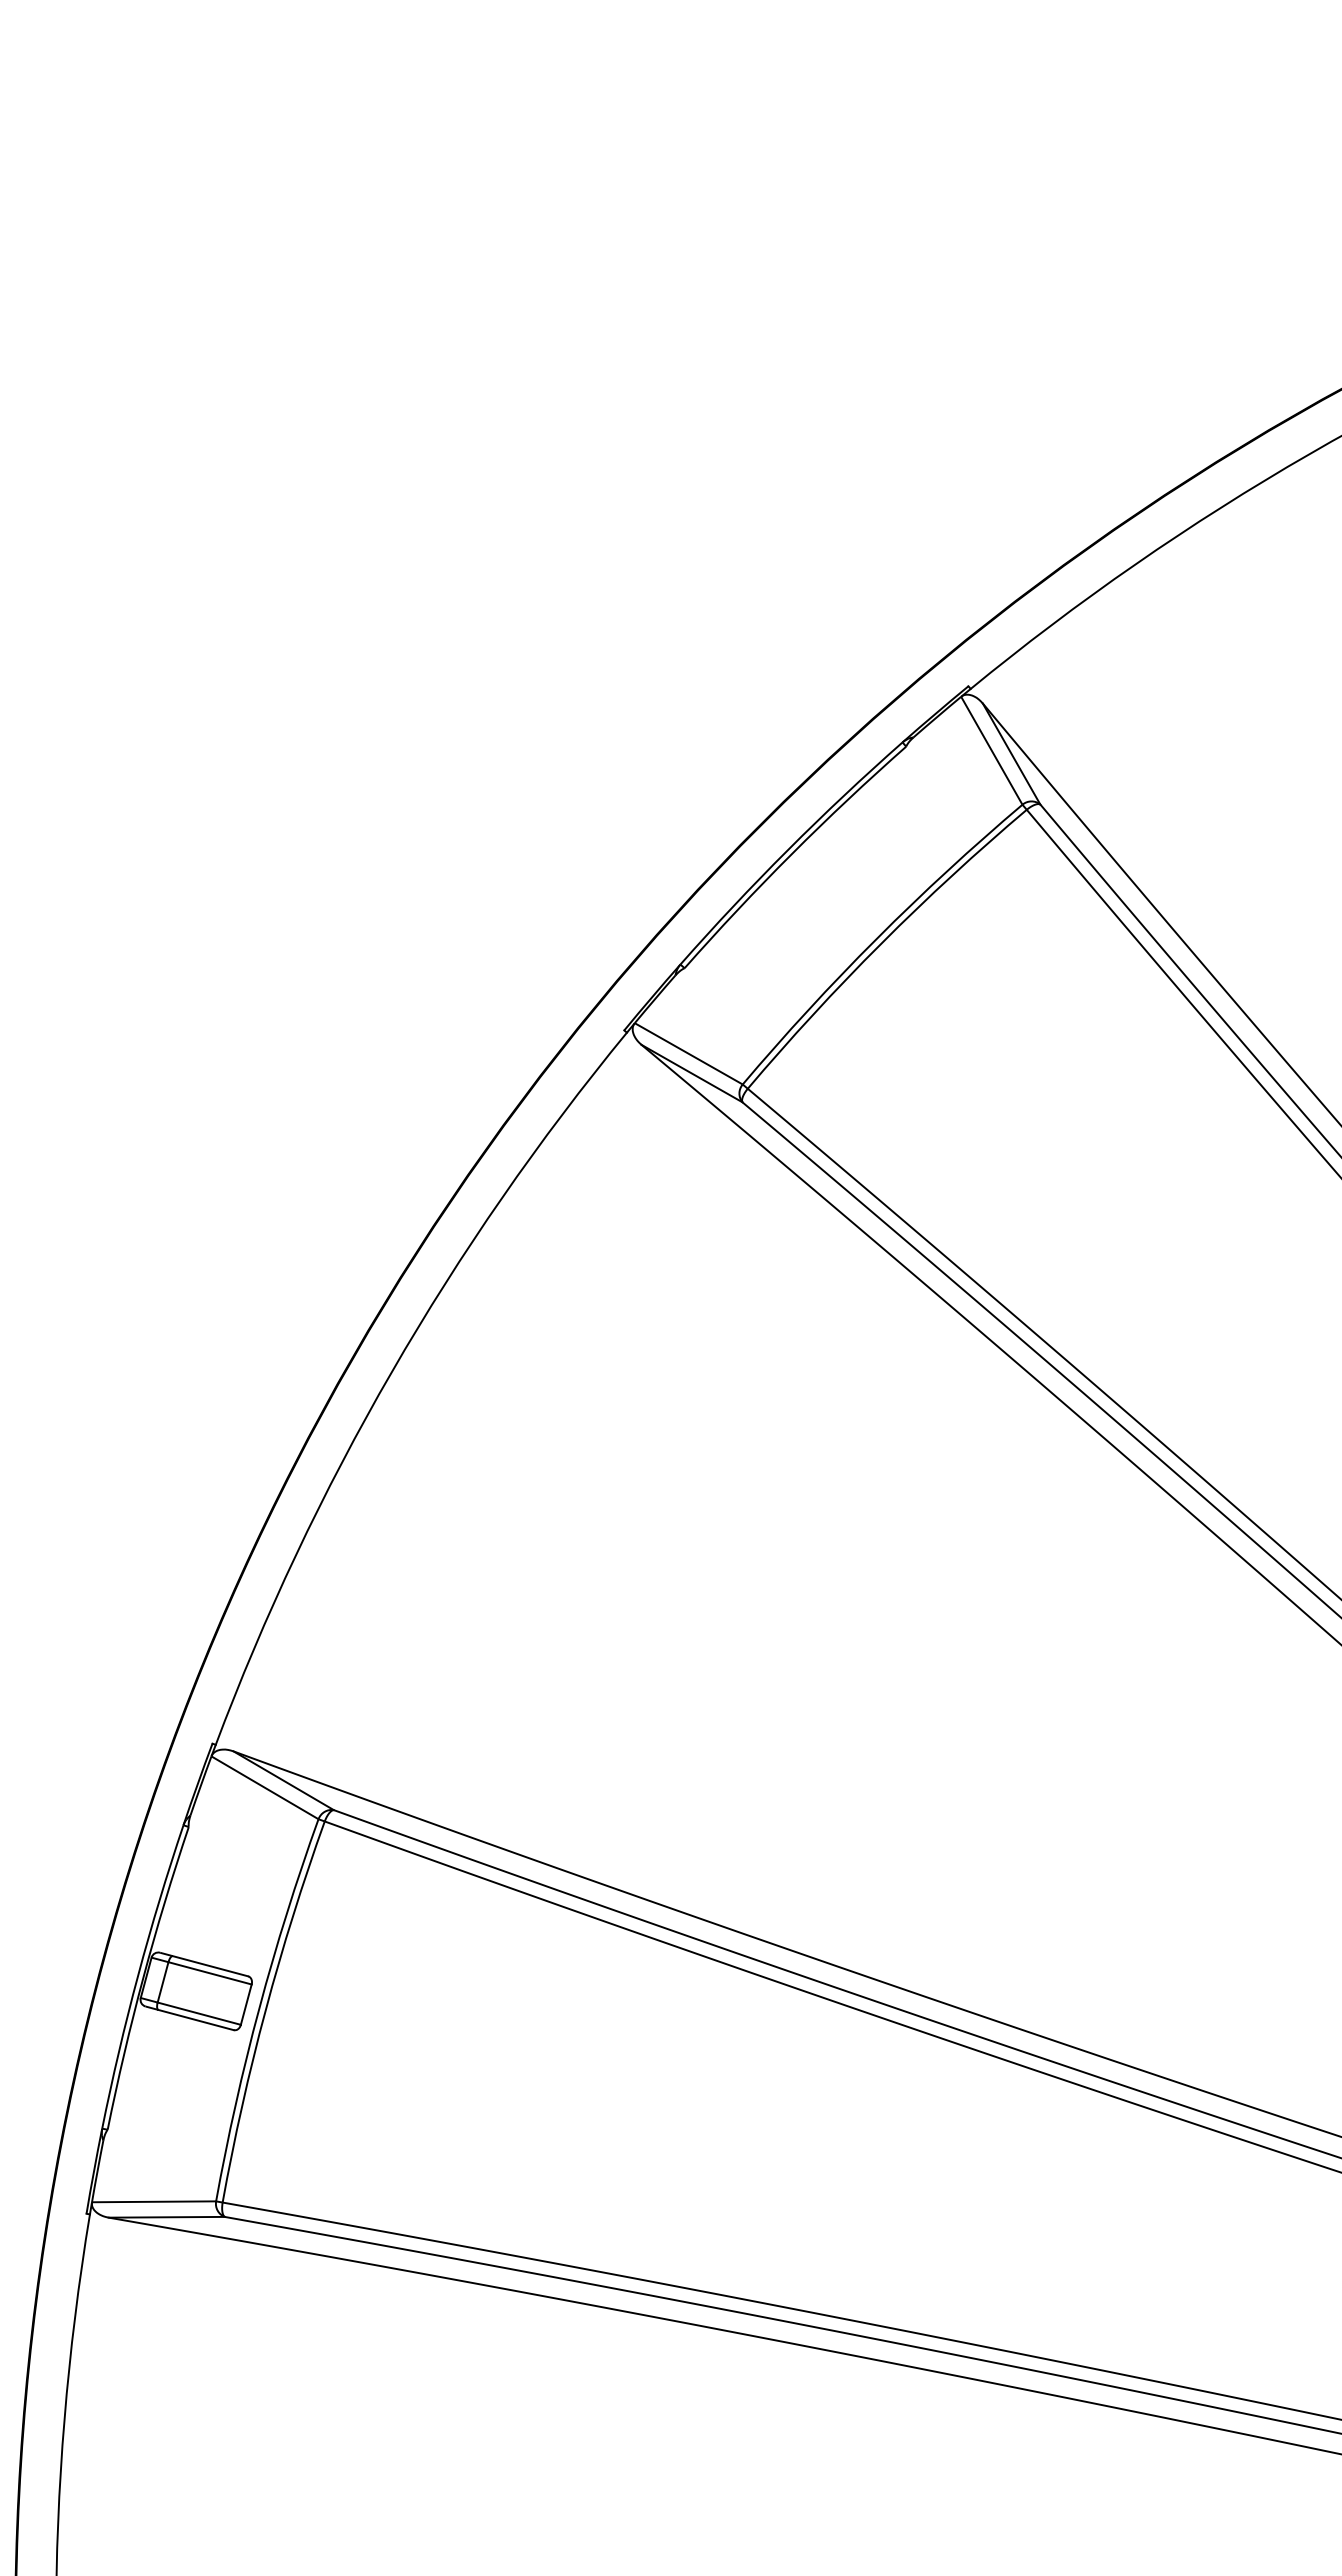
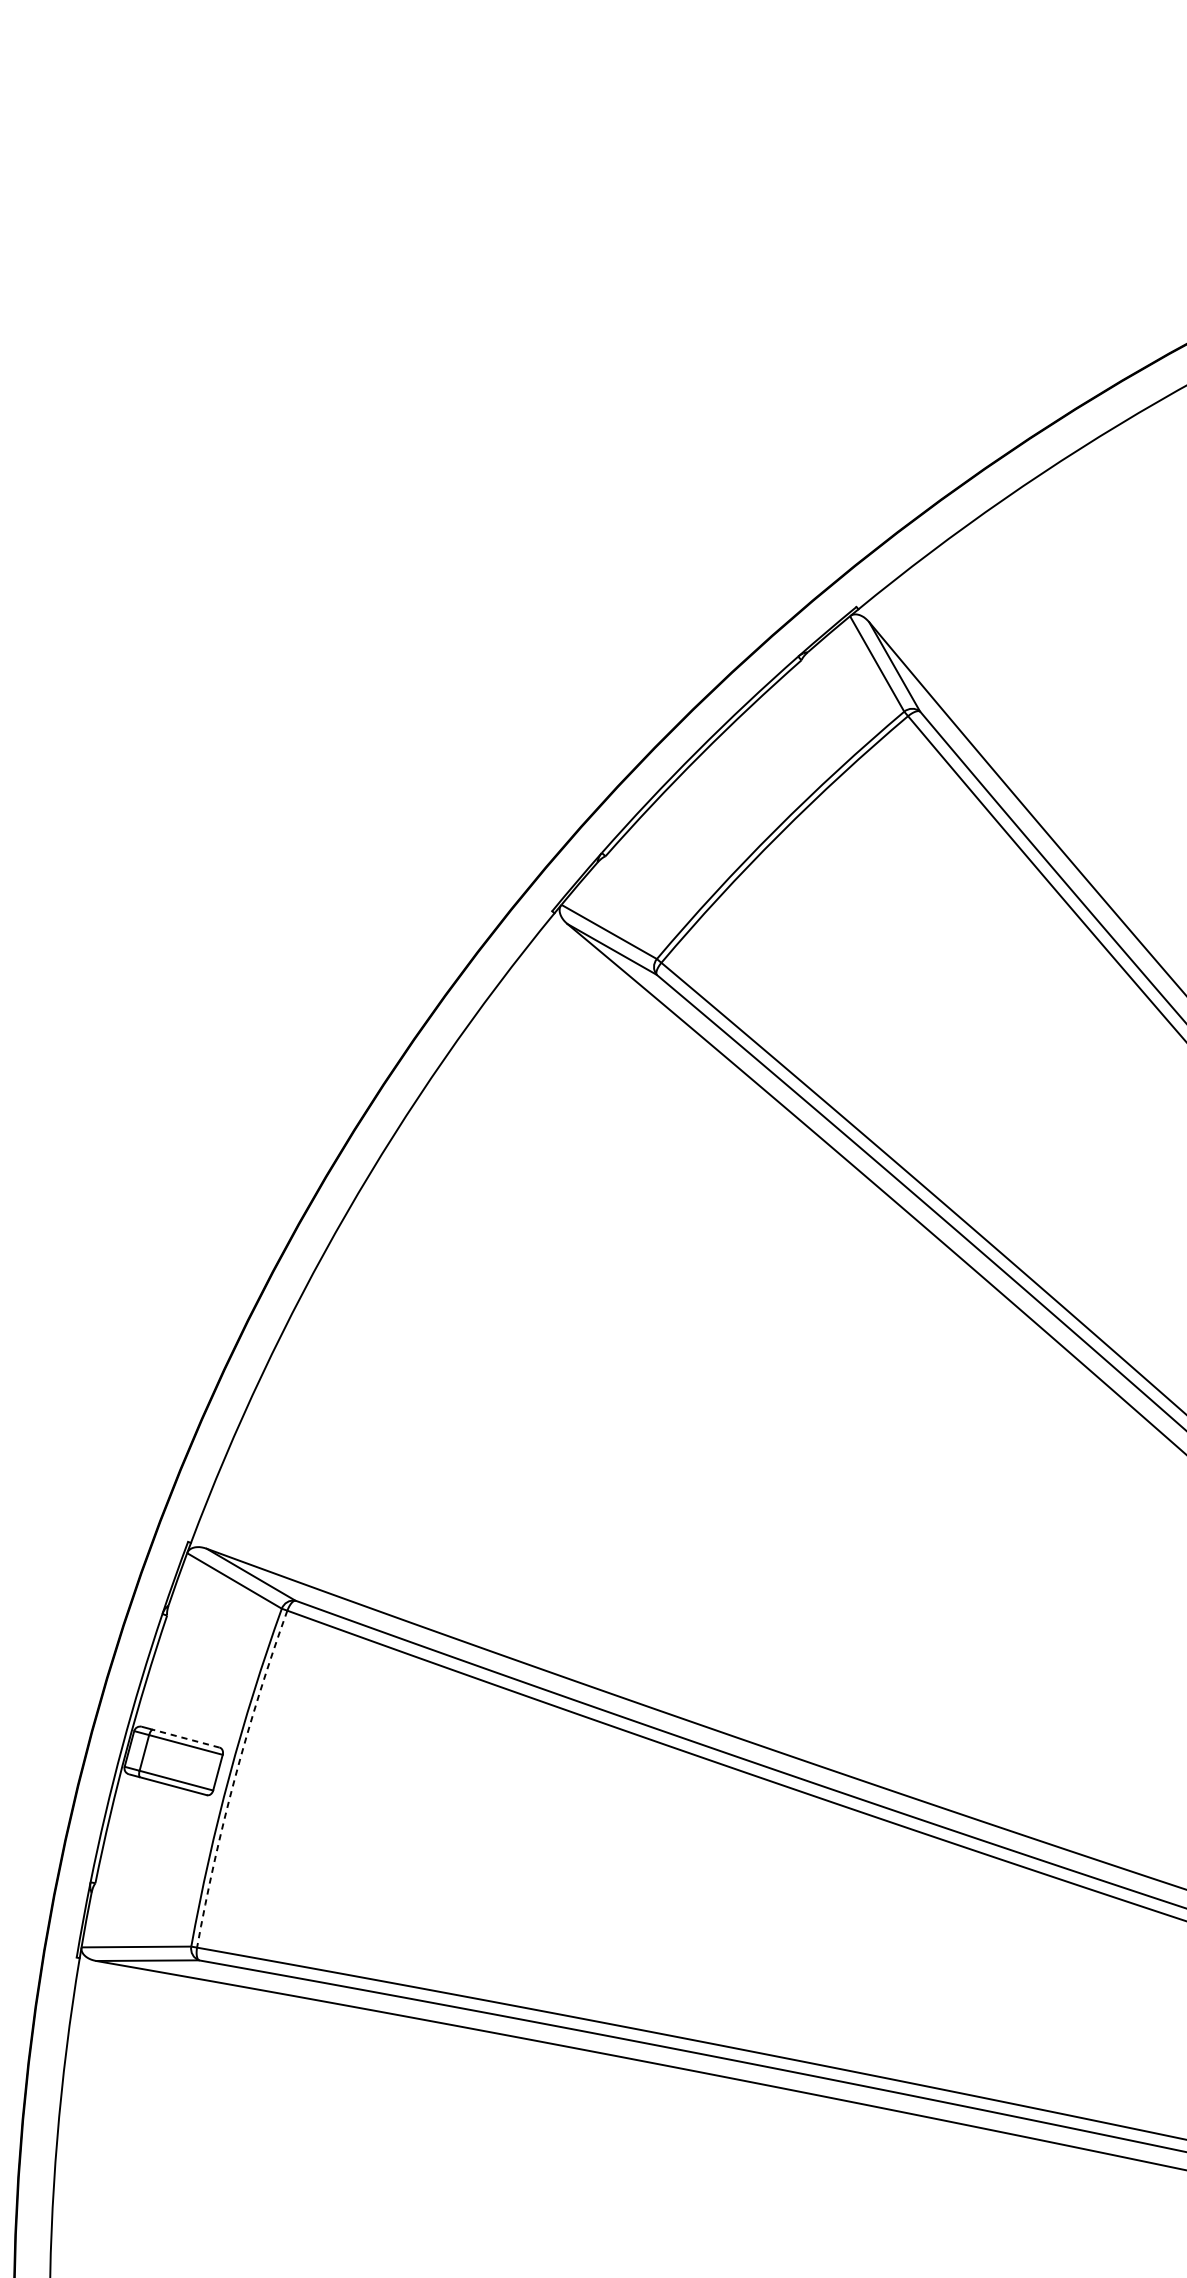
line: (209, 1966) -> (185, 1738), solid -> dashed
arc: (265, 2009) -> (234, 1776), solid -> dashed

